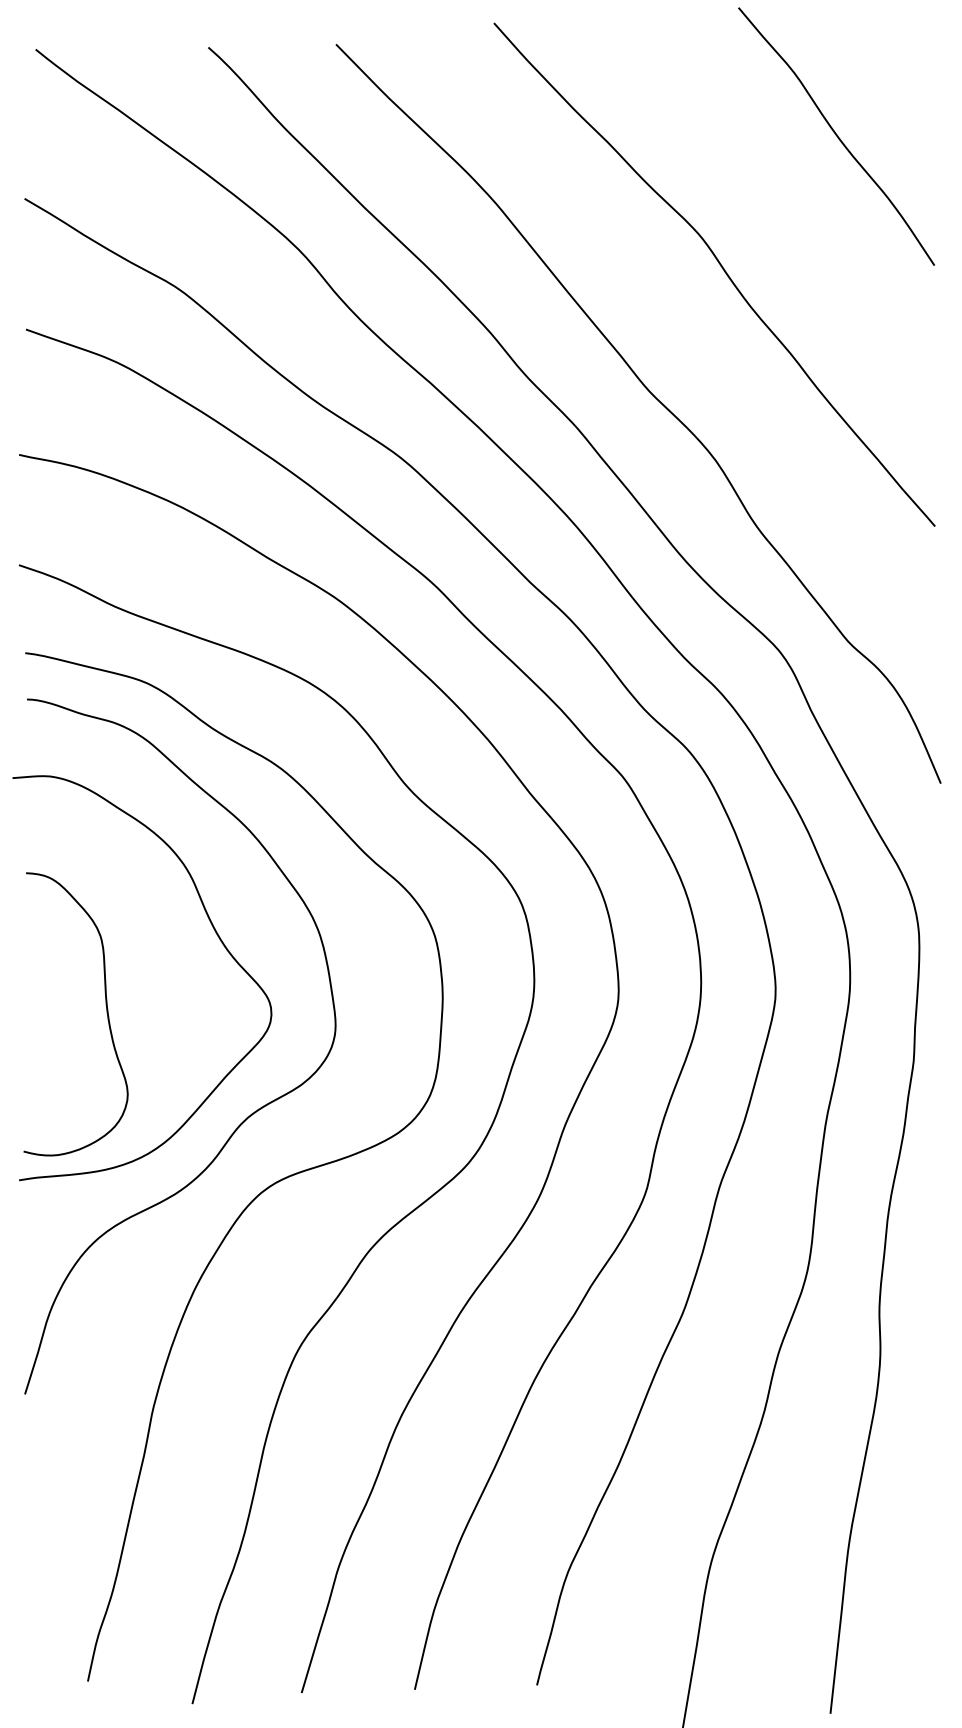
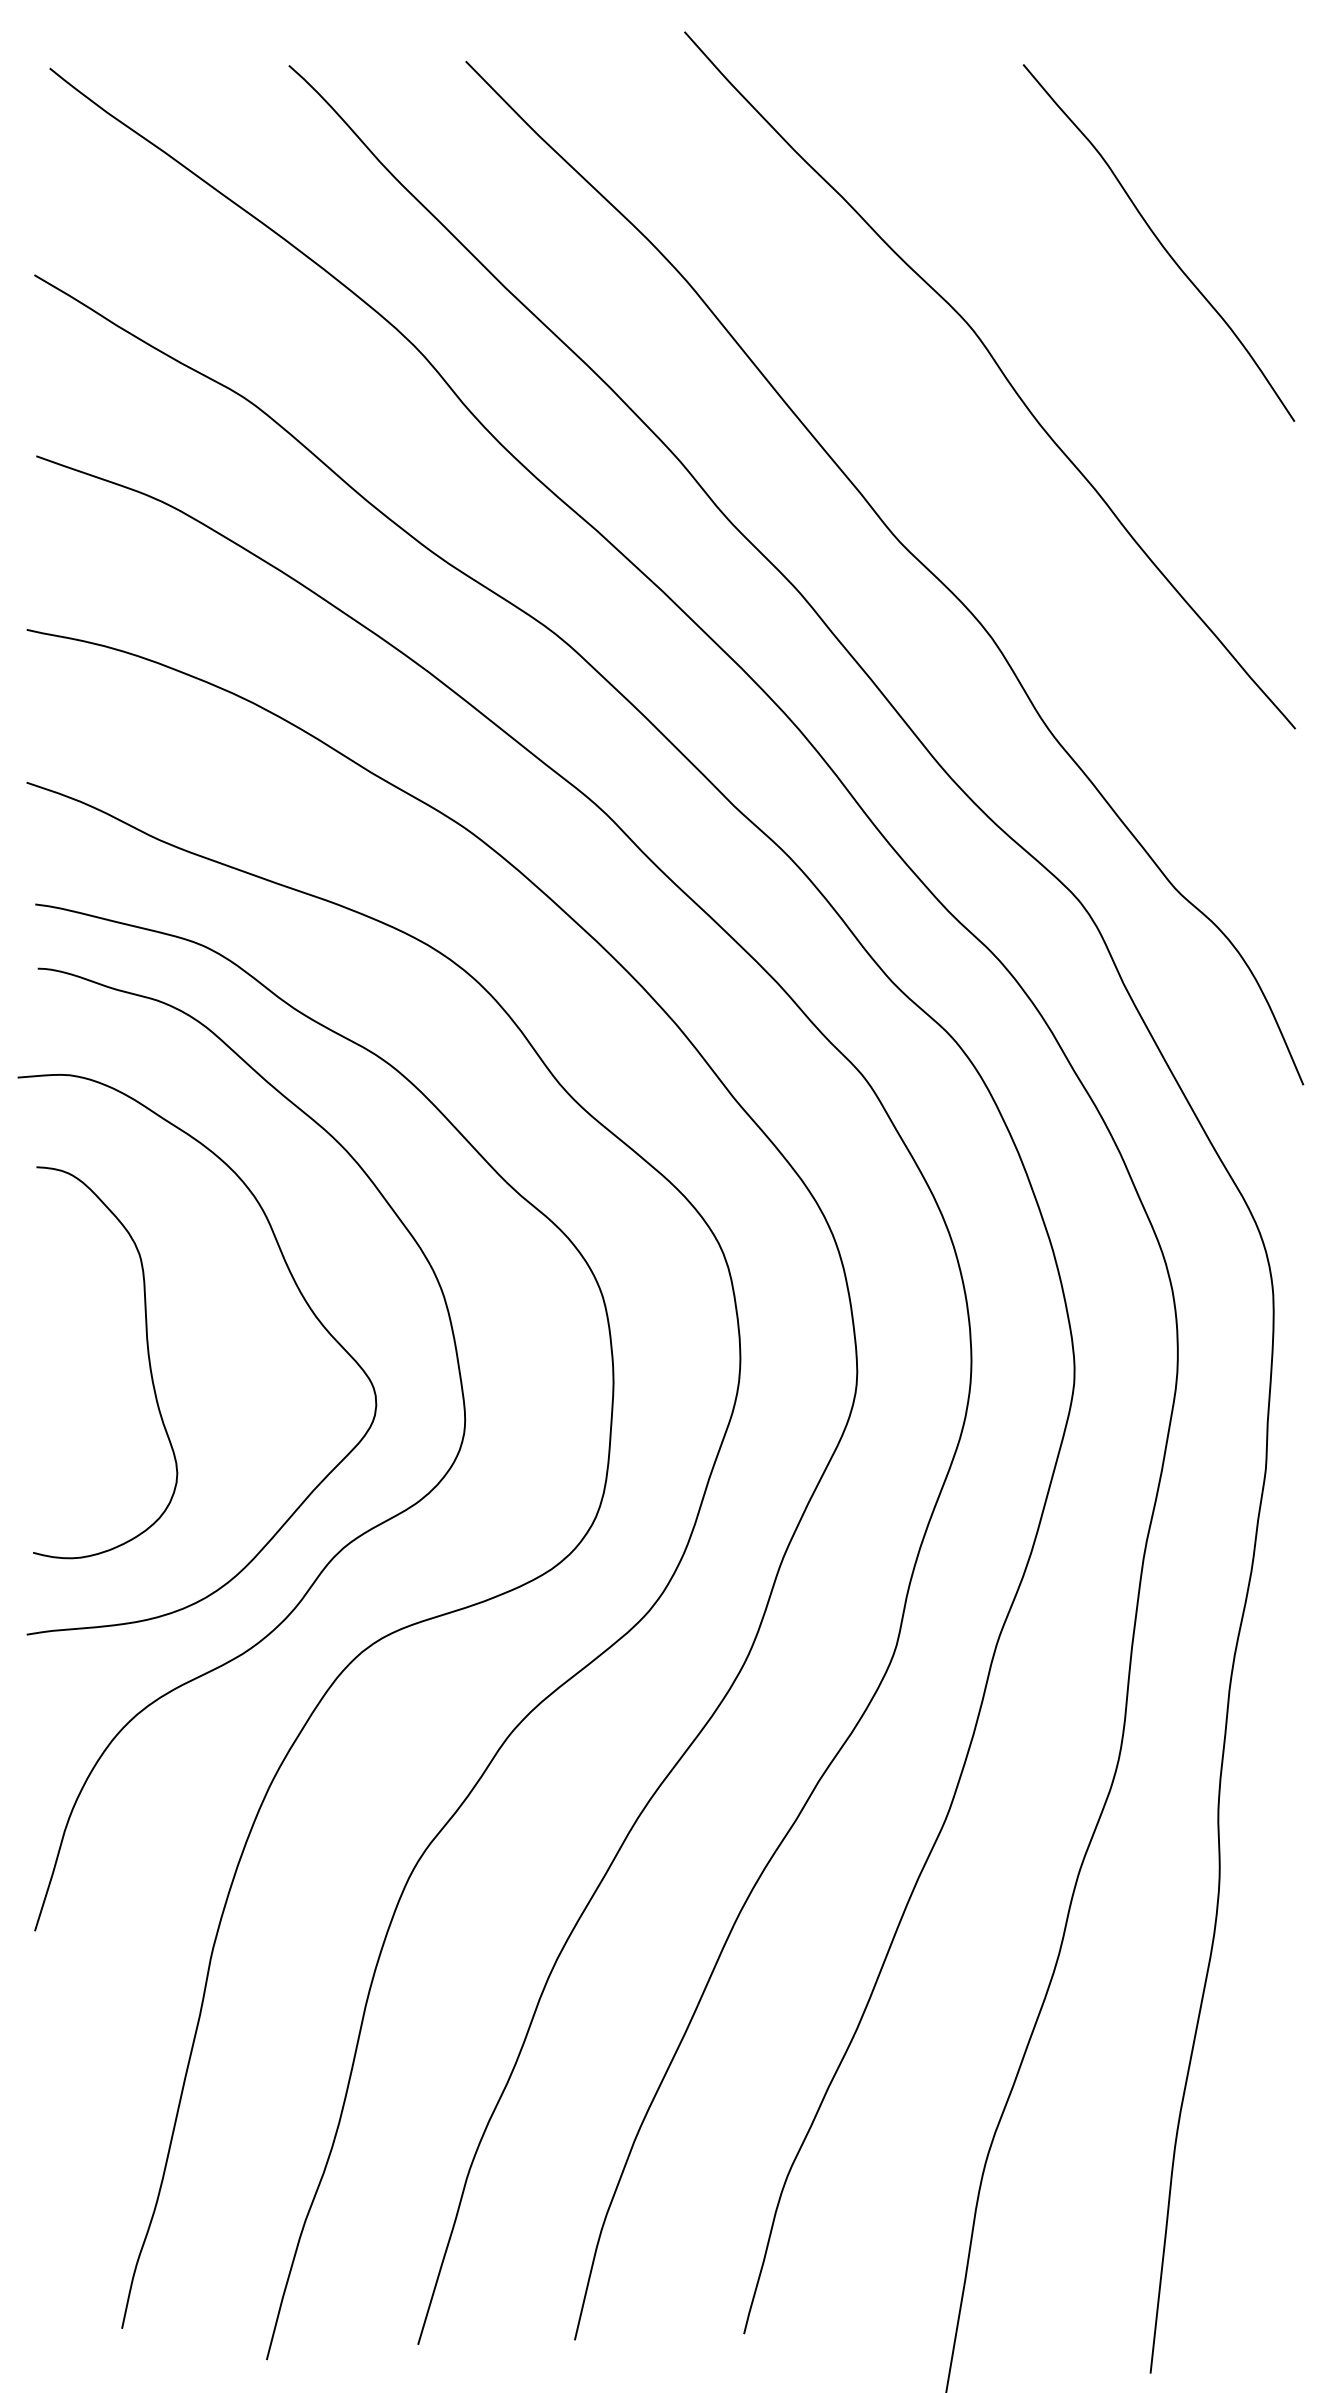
curve: (836, 135) -> (1158, 241), moved
curve: (106, 1009) -> (147, 1355), moved

